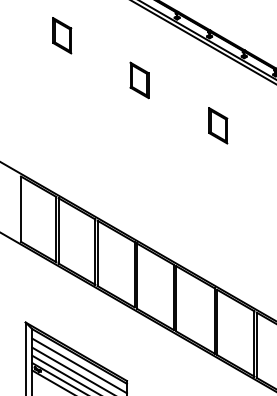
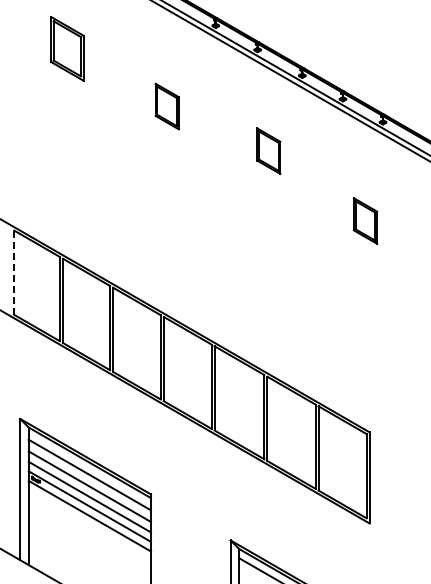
part: (62, 35) -> (67, 48), size x1.4
part: (218, 125) -> (268, 150), moved
line: (21, 209) -> (14, 273), solid -> dashed

